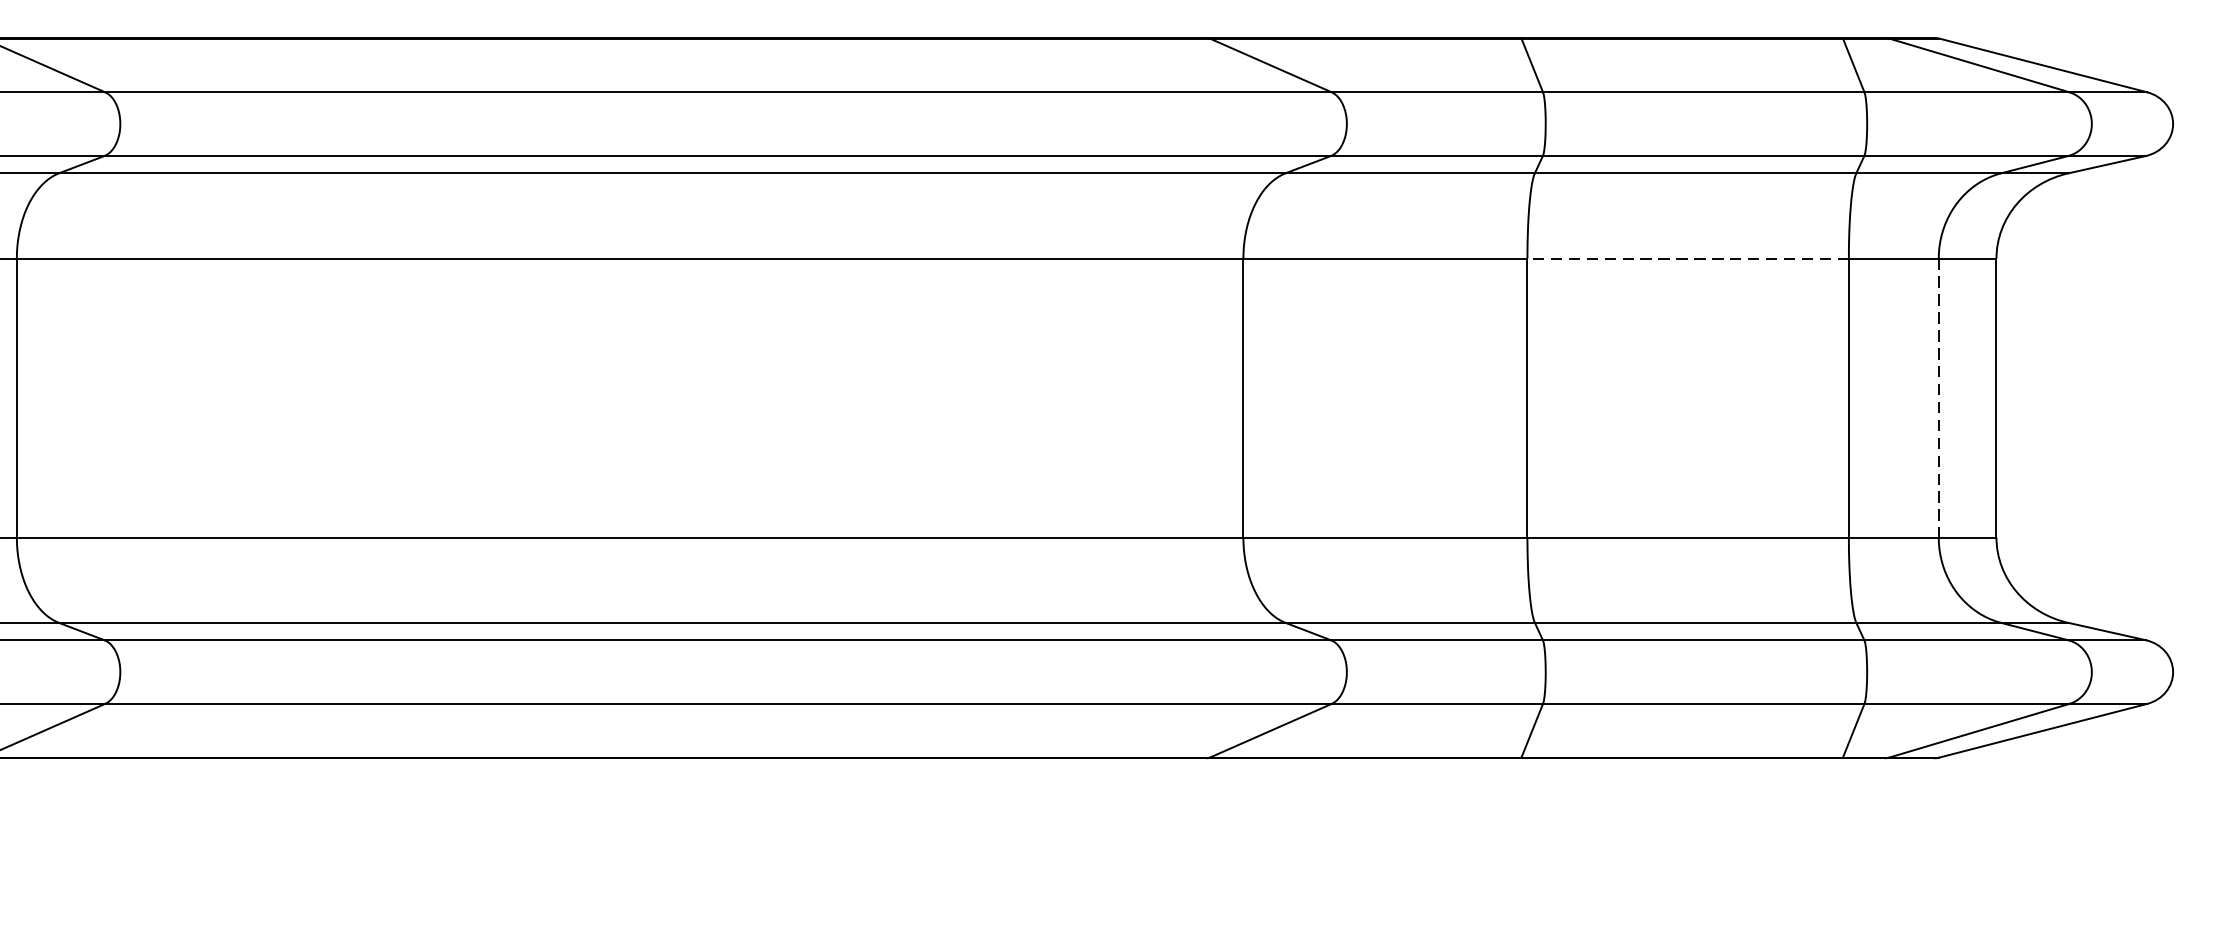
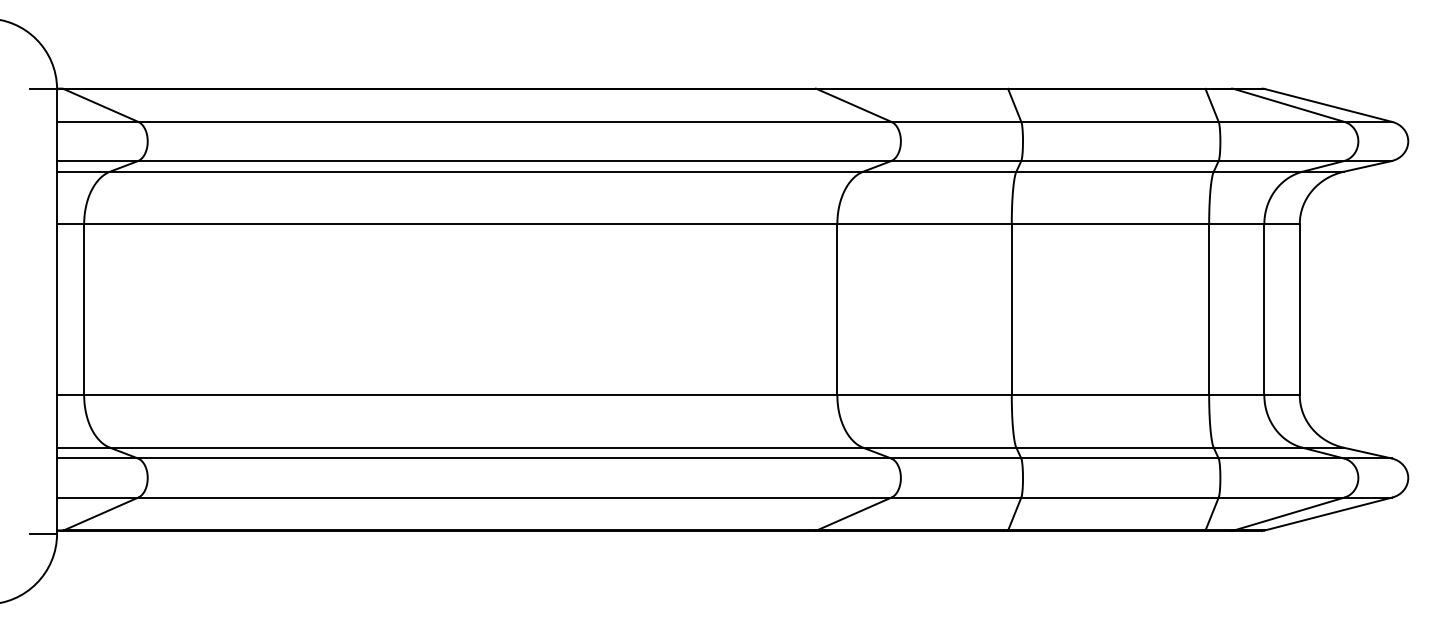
line: (1688, 259) -> (1110, 224), dashed -> solid
line: (1938, 397) -> (1264, 309), dashed -> solid

